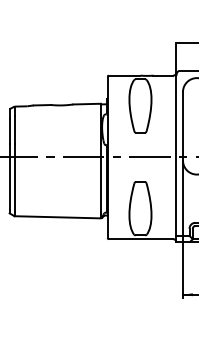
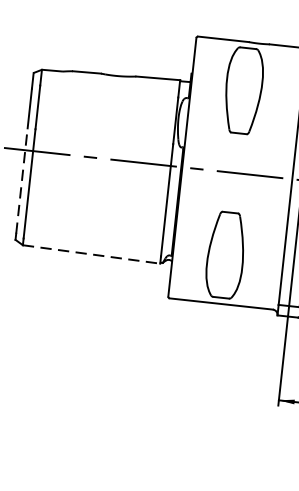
line: (9, 176) -> (21, 180), solid -> dashed
line: (58, 217) -> (93, 254), solid -> dashed

